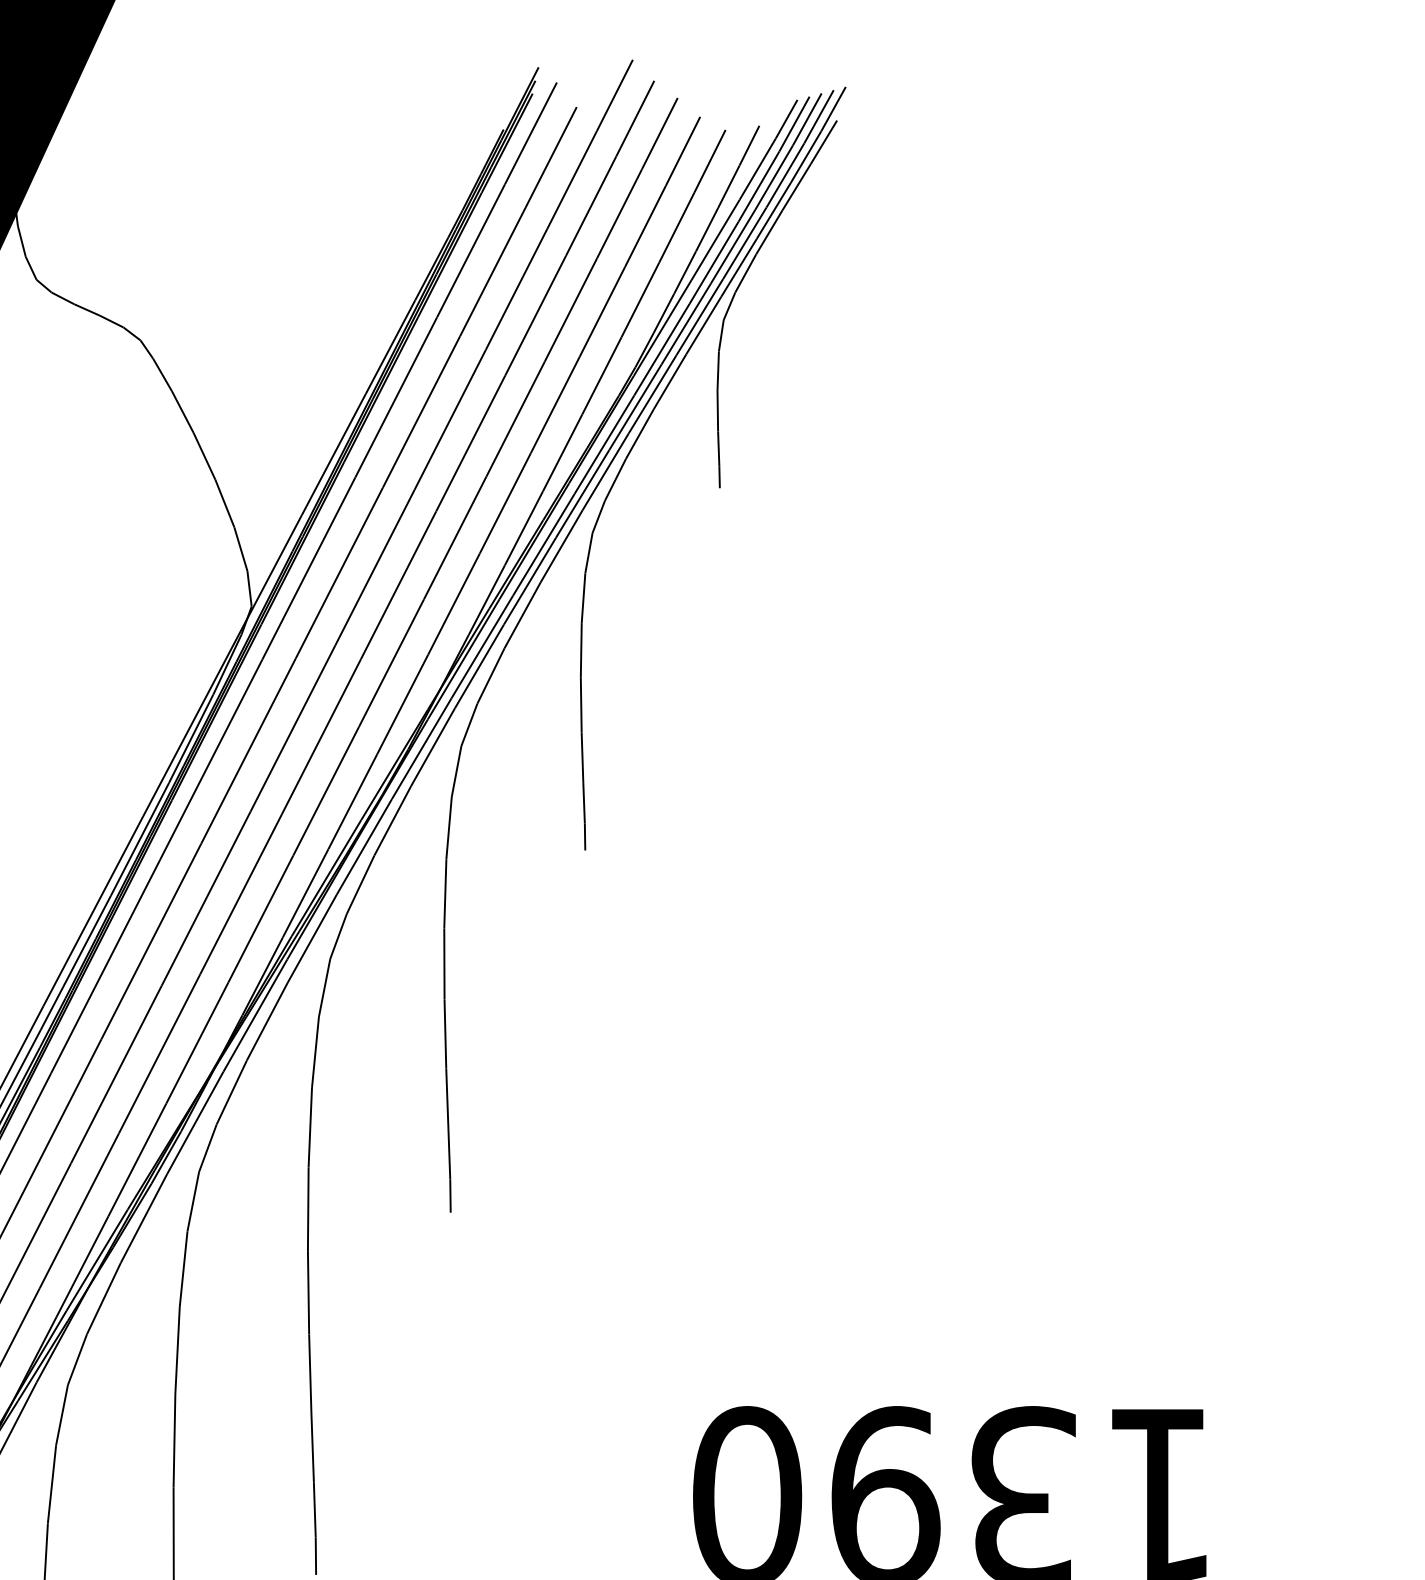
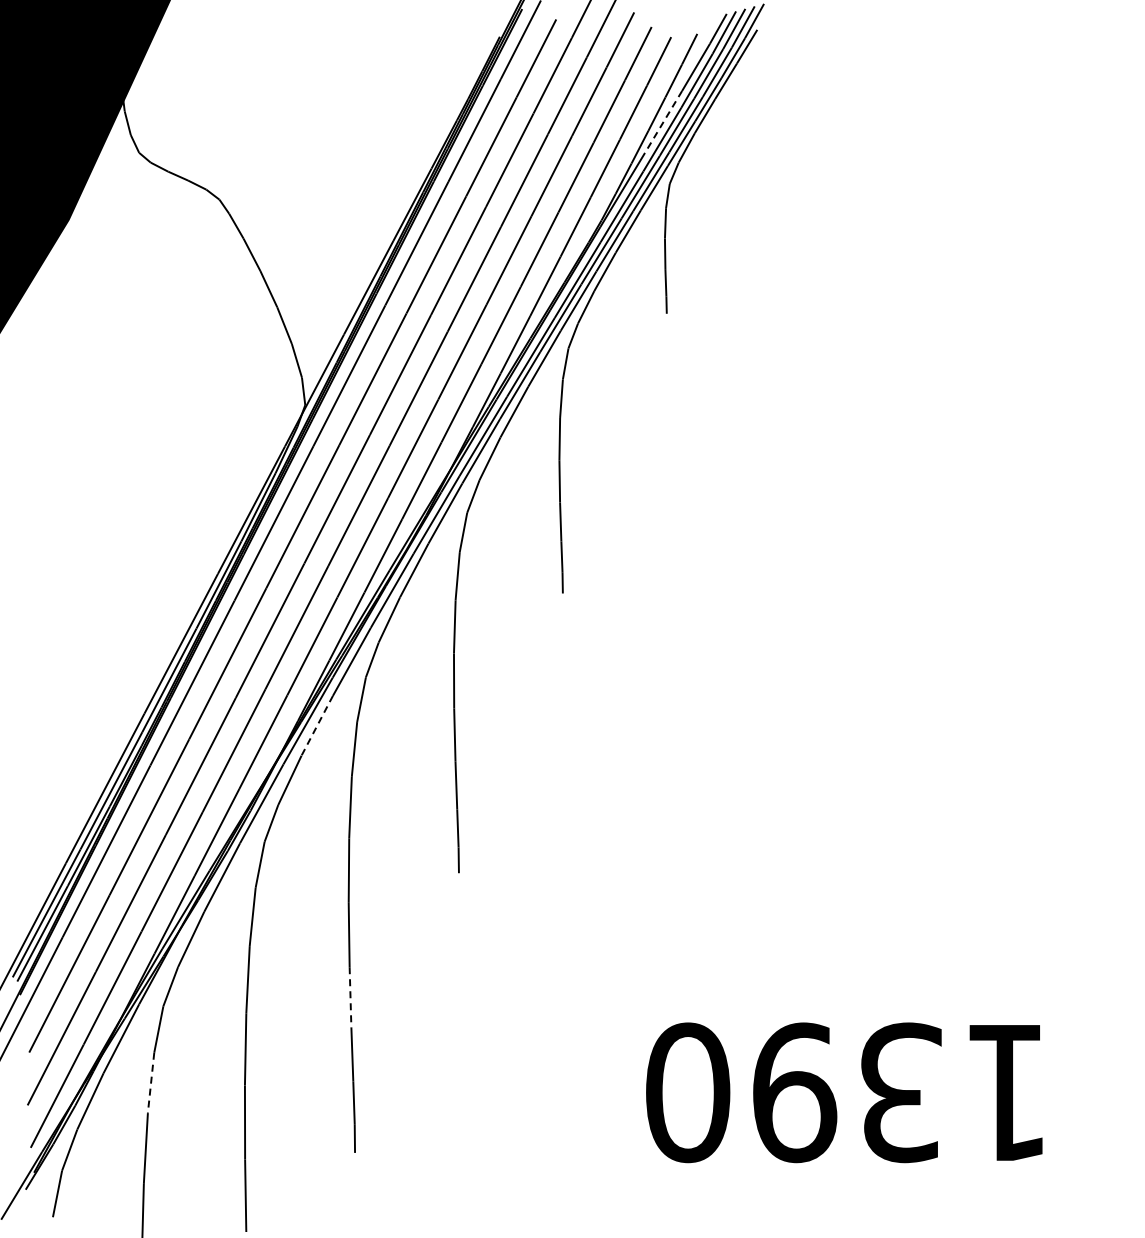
line: (715, 240) -> (663, 122), solid -> dashed
line: (267, 1021) -> (317, 725), solid -> dashed
line: (310, 1374) -> (350, 998), solid -> dashed
line: (52, 1485) -> (151, 1083), solid -> dashed

